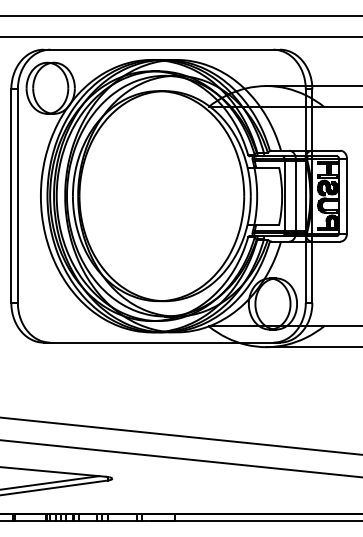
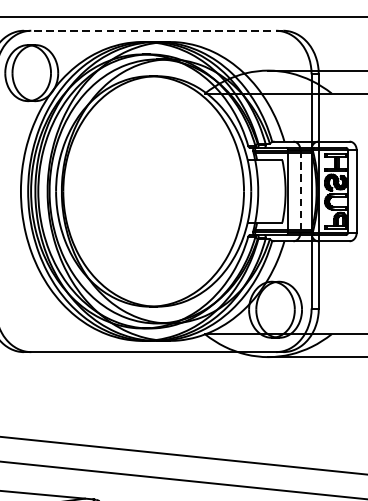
line: (161, 49) -> (153, 30), solid -> dashed
line: (295, 196) -> (300, 191), solid -> dashed

